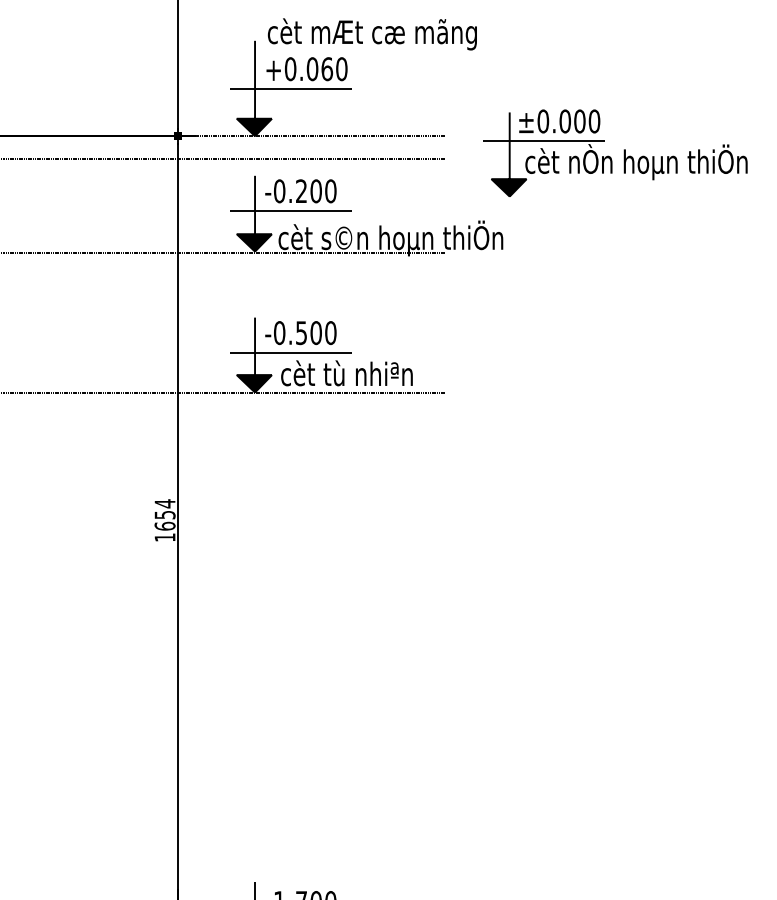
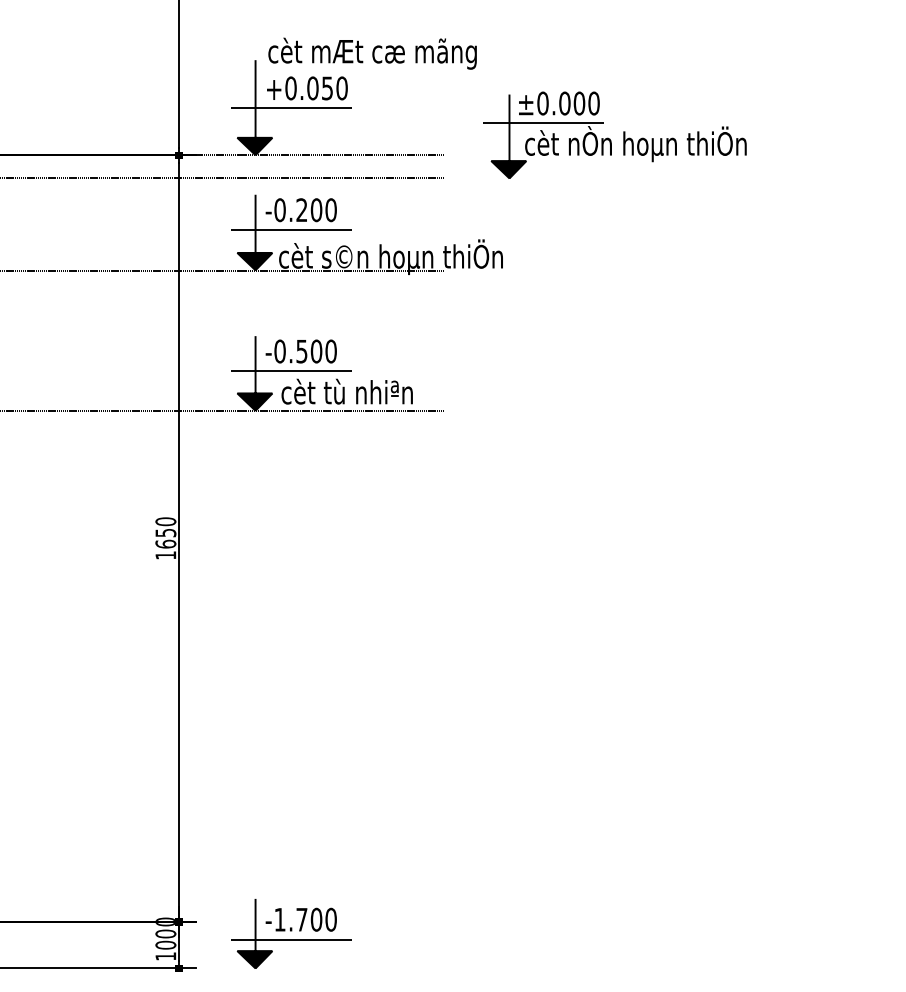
text: (327, 69) -> (327, 88), +0.060 -> +0.050
part: (610, 156) -> (609, 138), moved
text: (164, 503) -> (165, 521), 1654 -> 1650

